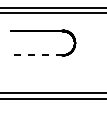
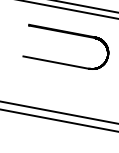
line: (36, 55) -> (56, 62), dashed -> solid

